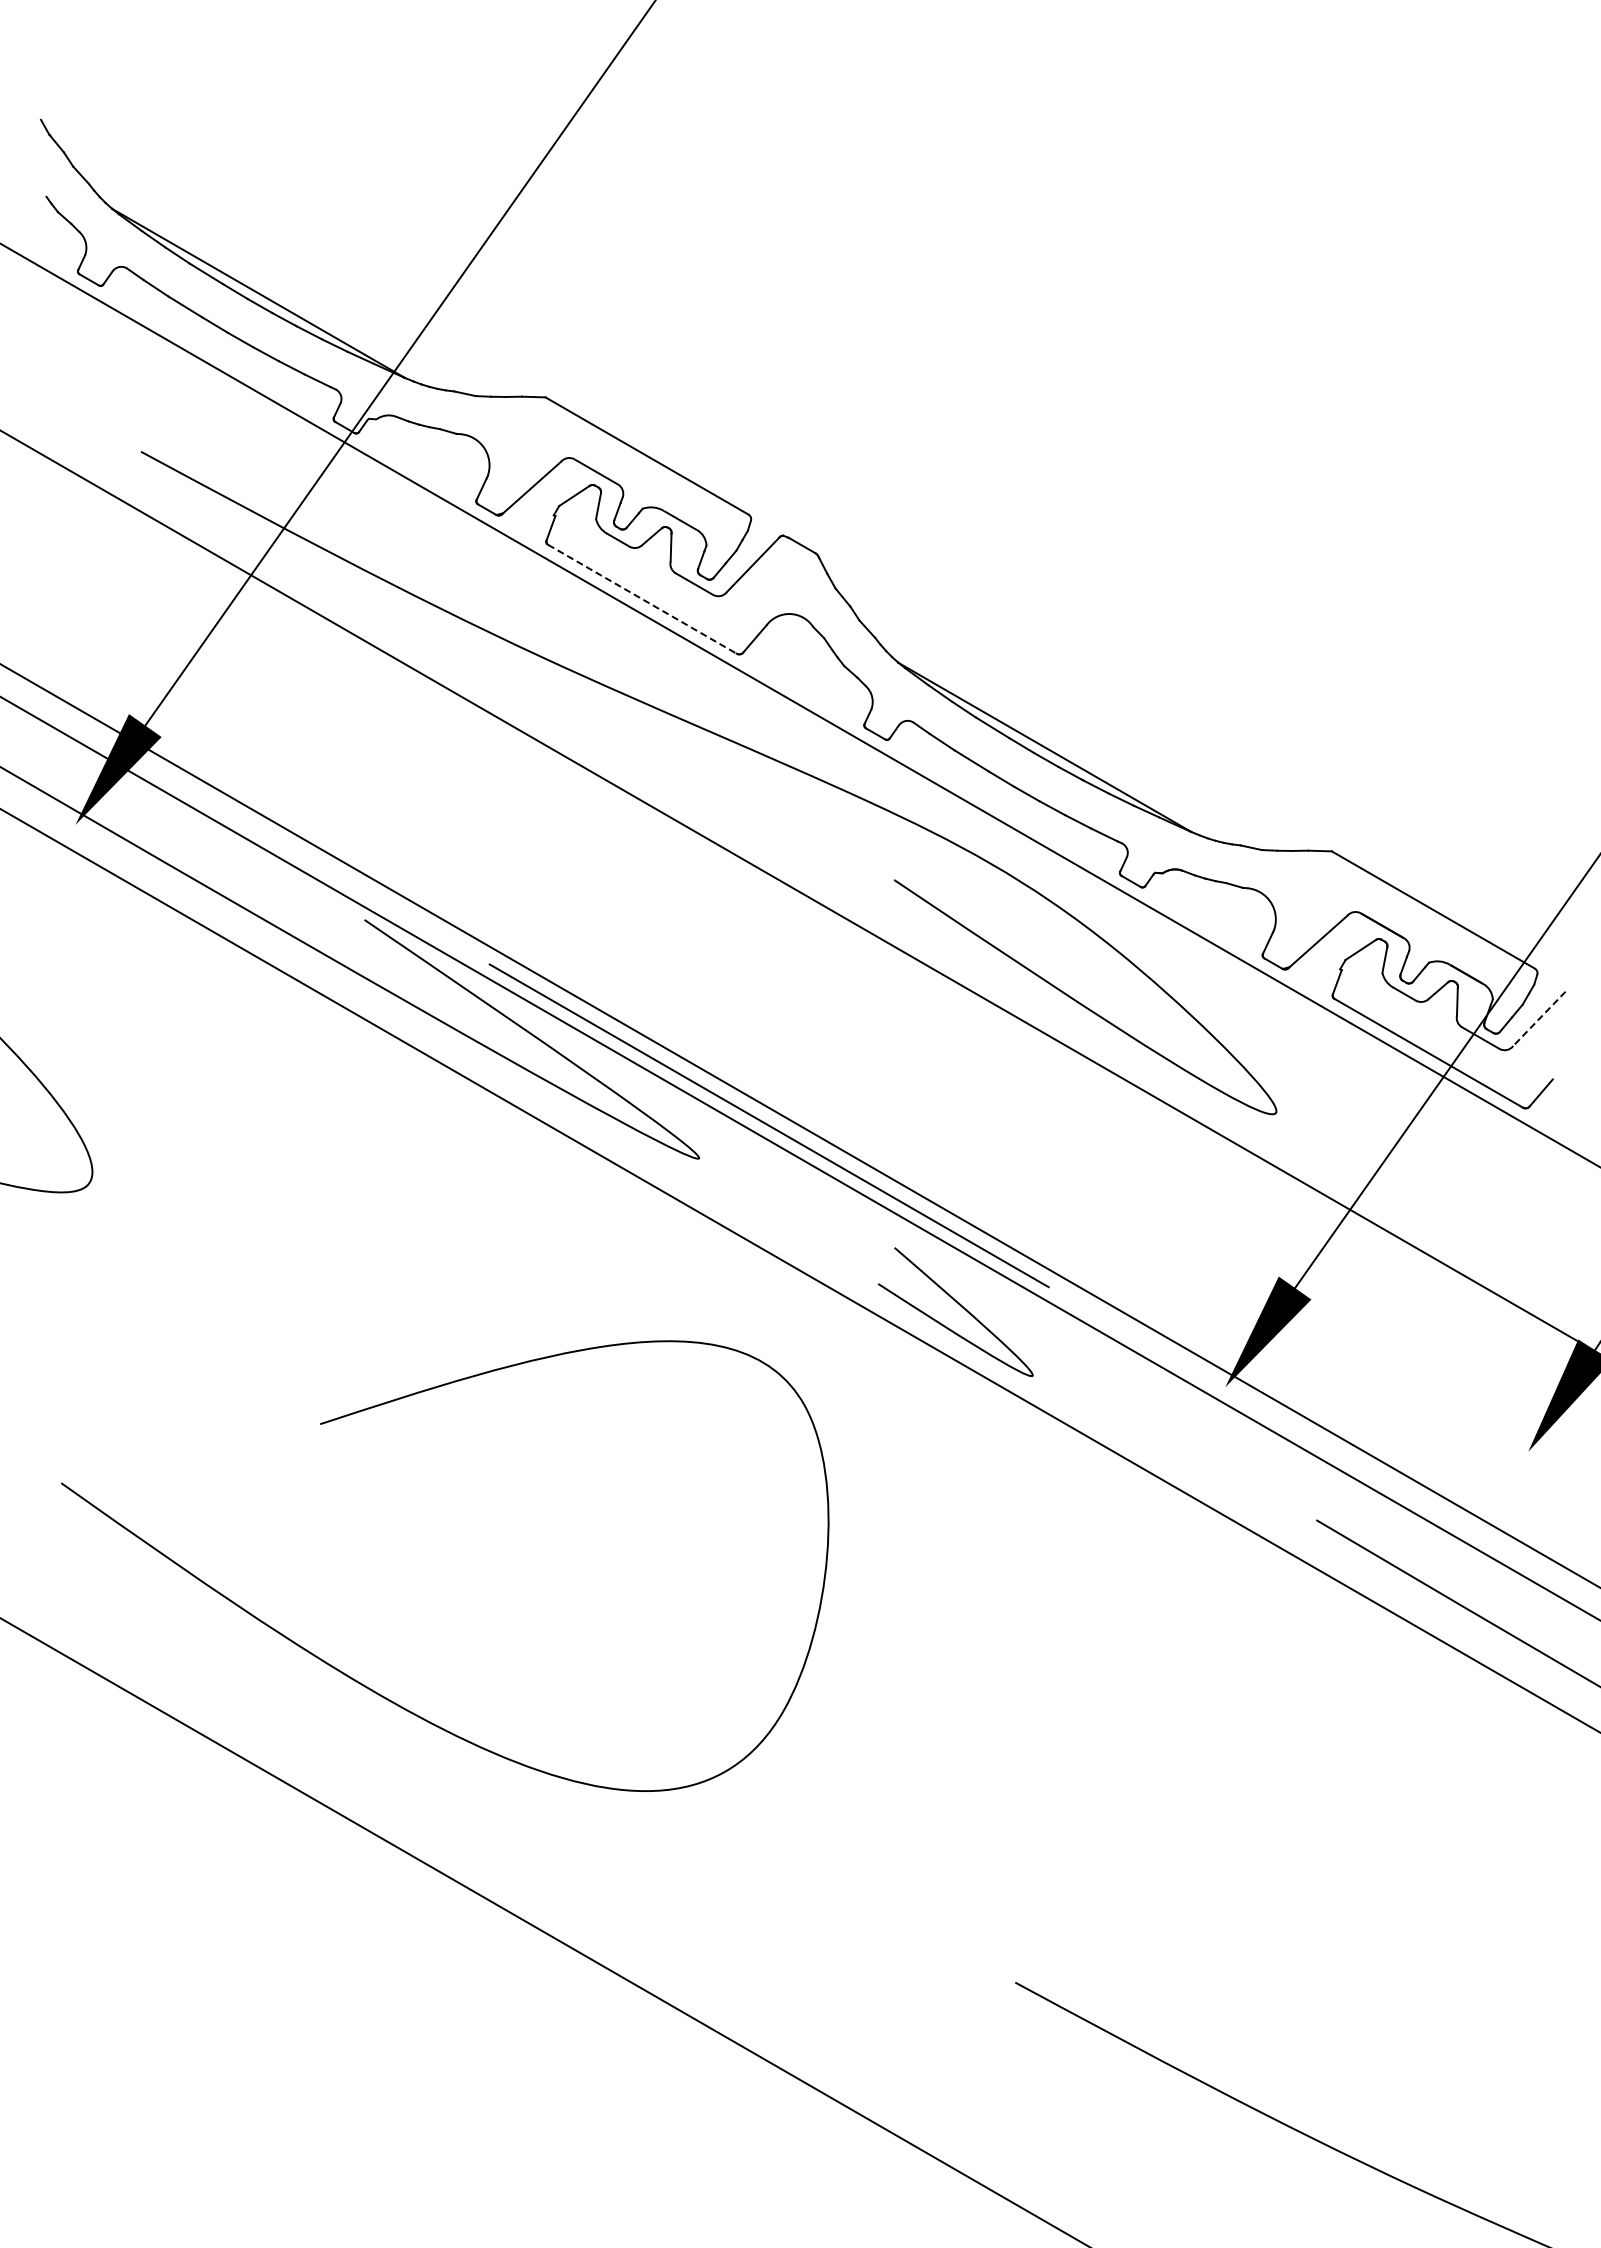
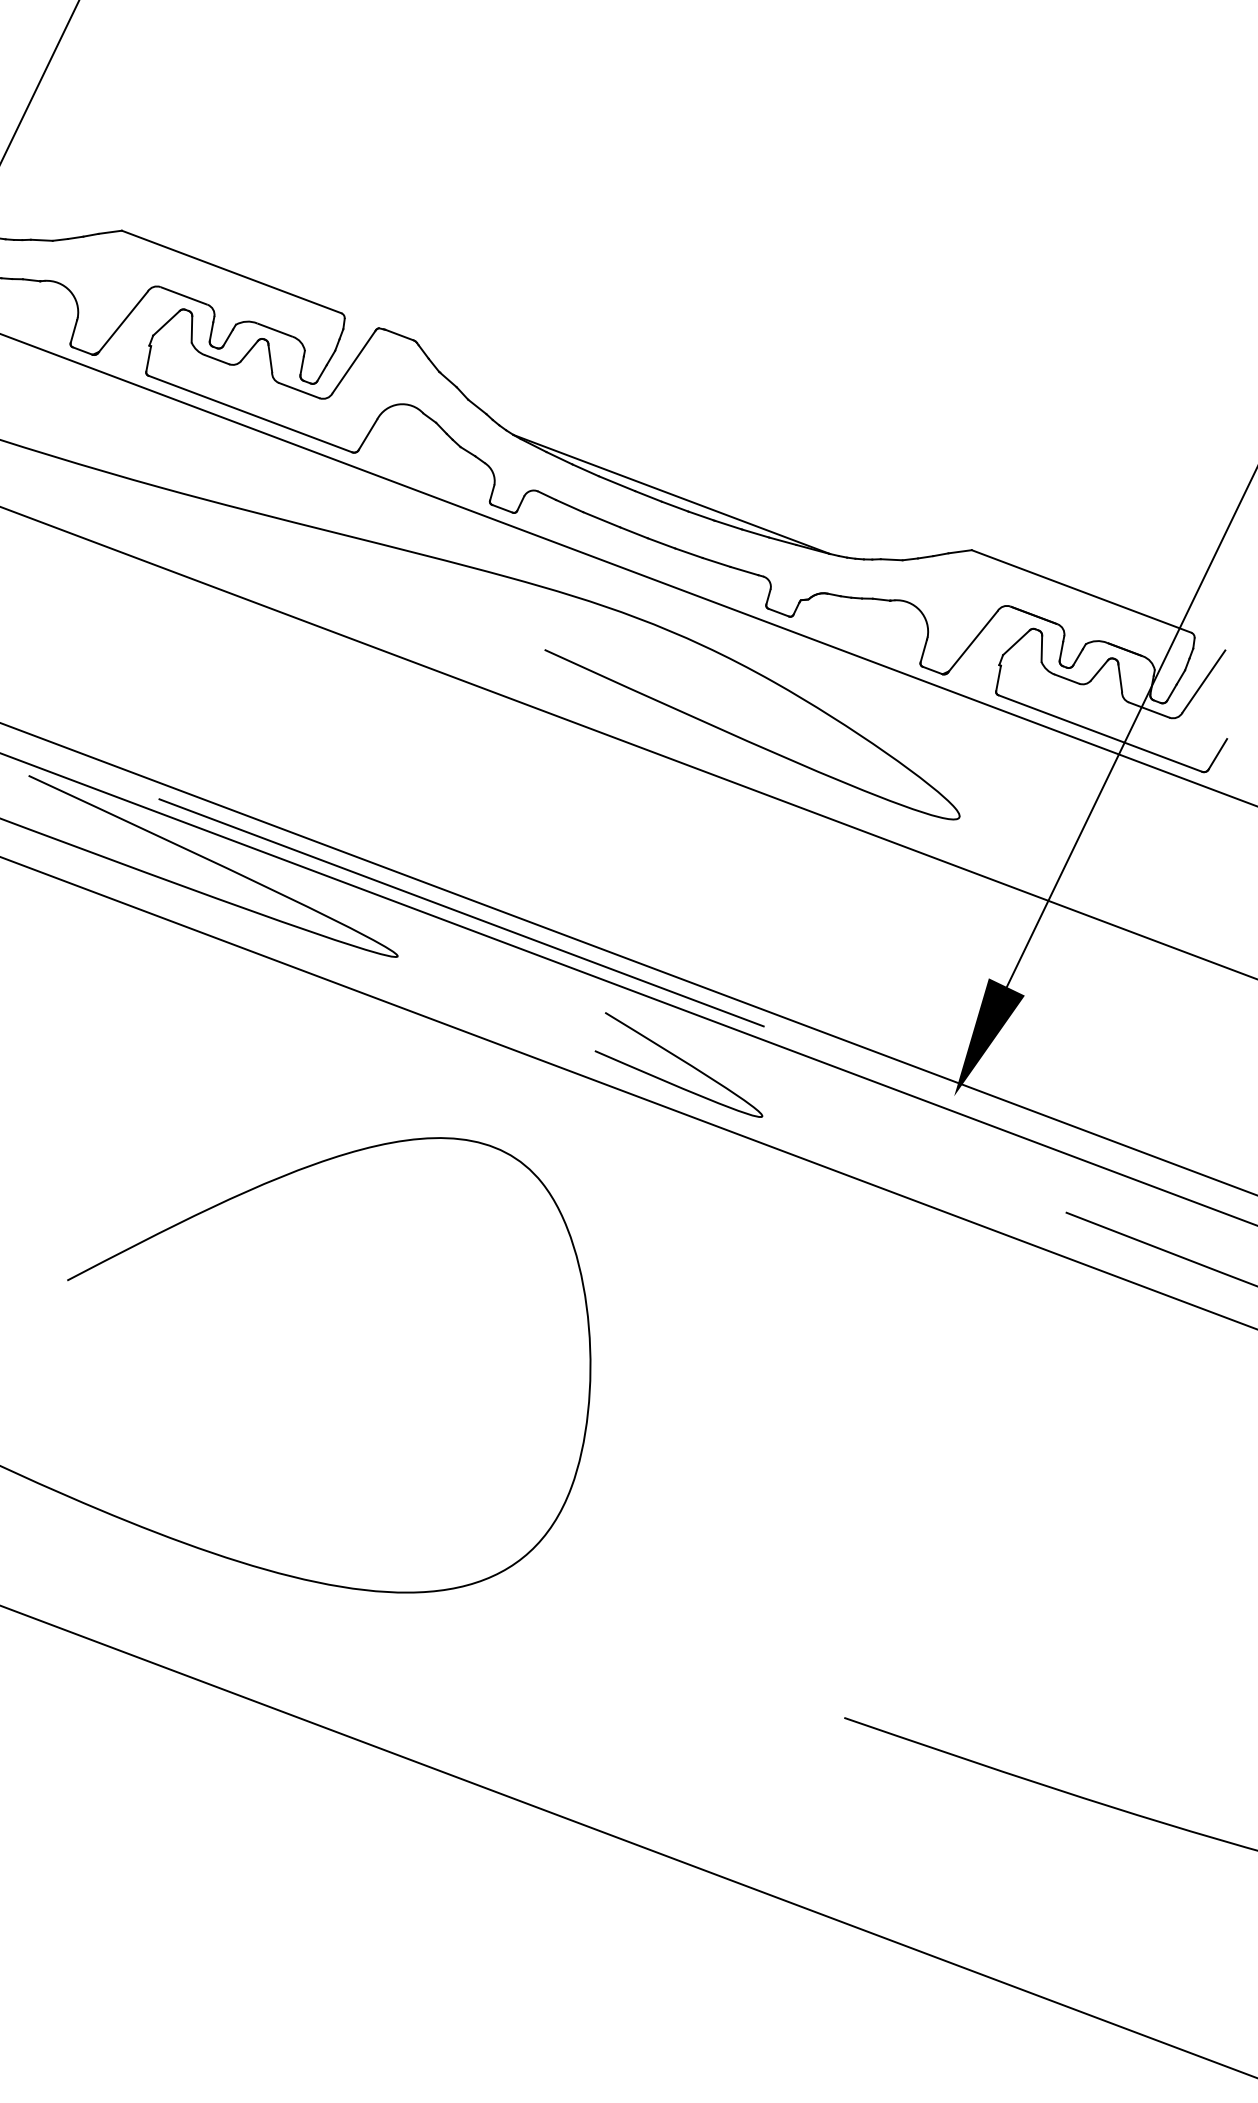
line: (642, 599) -> (250, 414), dashed -> solid
line: (1539, 1018) -> (1203, 681), dashed -> solid

